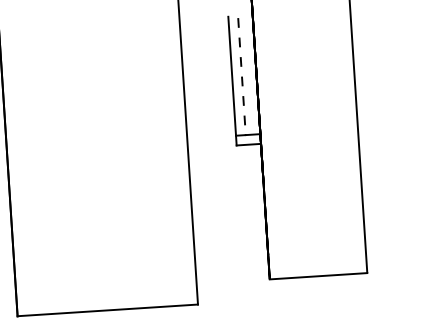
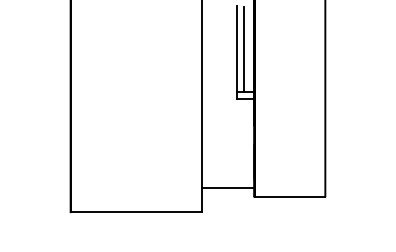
line: (241, 77) -> (243, 50), dashed -> solid
line: (231, 268) -> (227, 187), added

